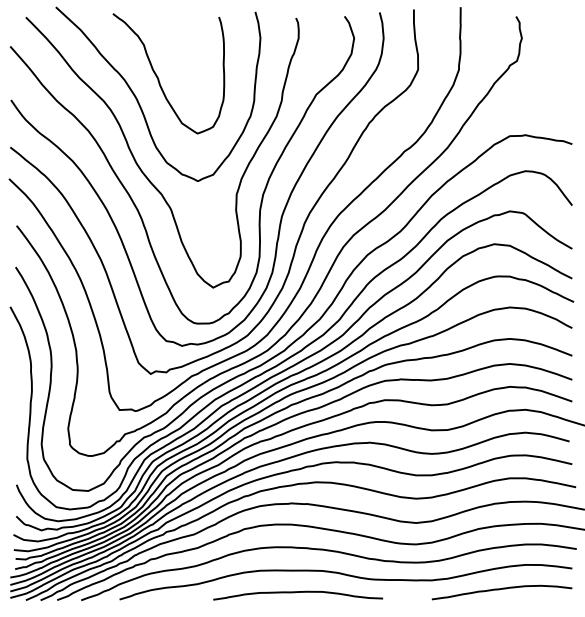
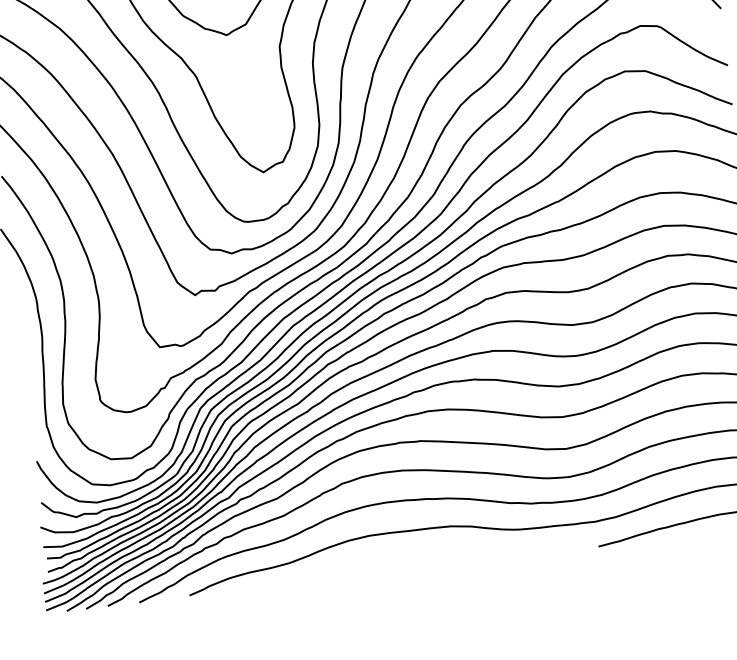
curve: (298, 592) -> (422, 558), removed

